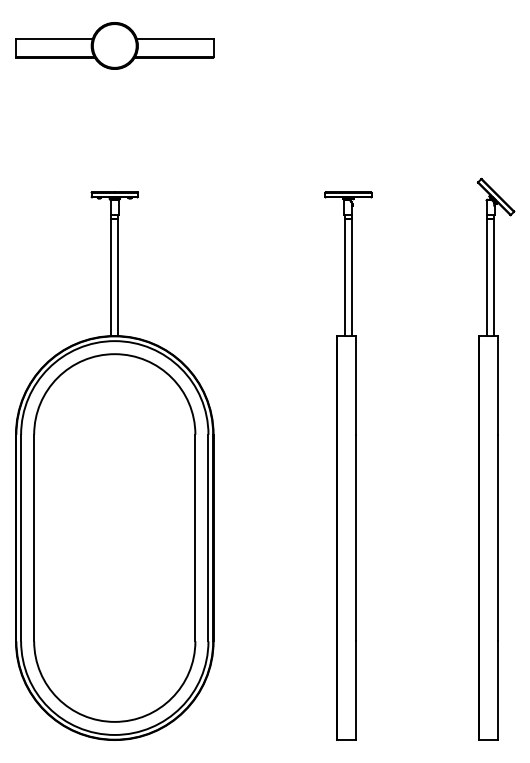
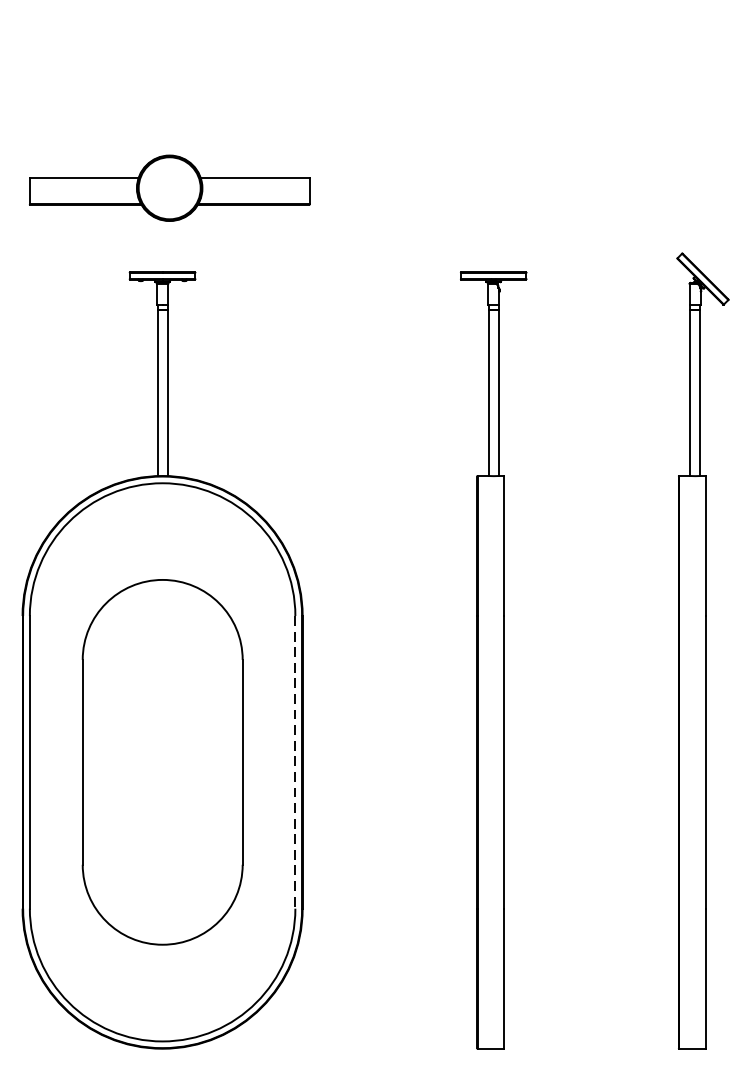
part: (114, 45) -> (169, 187), moved
part: (114, 537) -> (162, 761), size x0.7
line: (208, 538) -> (295, 763), solid -> dashed

